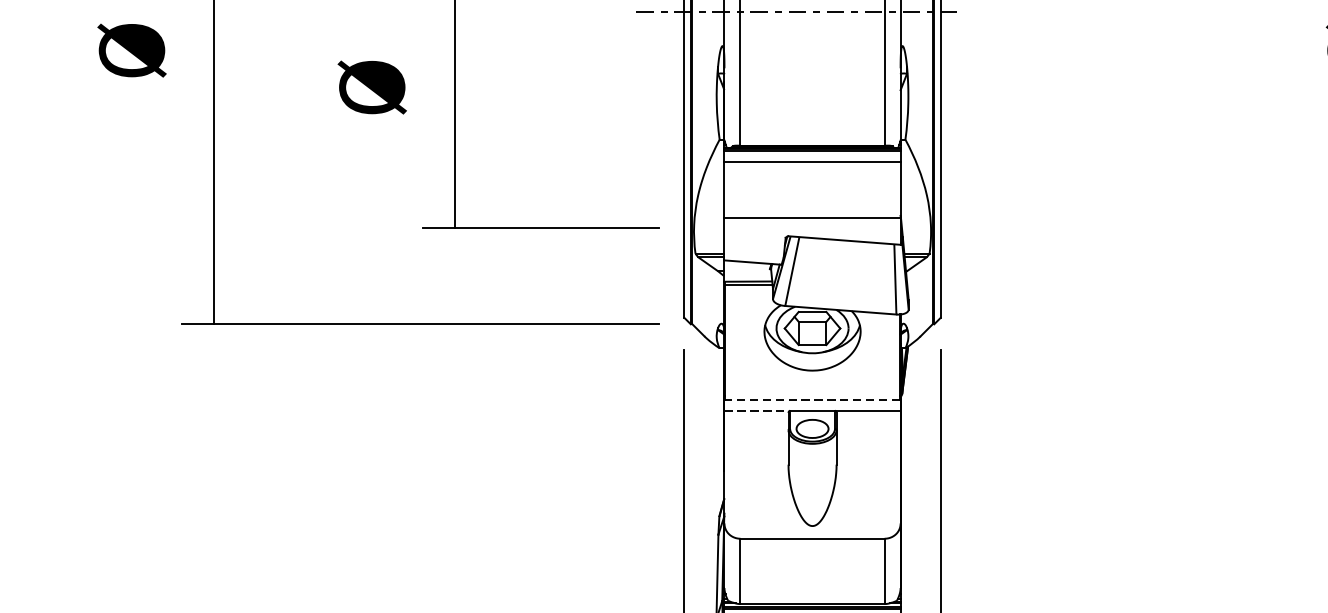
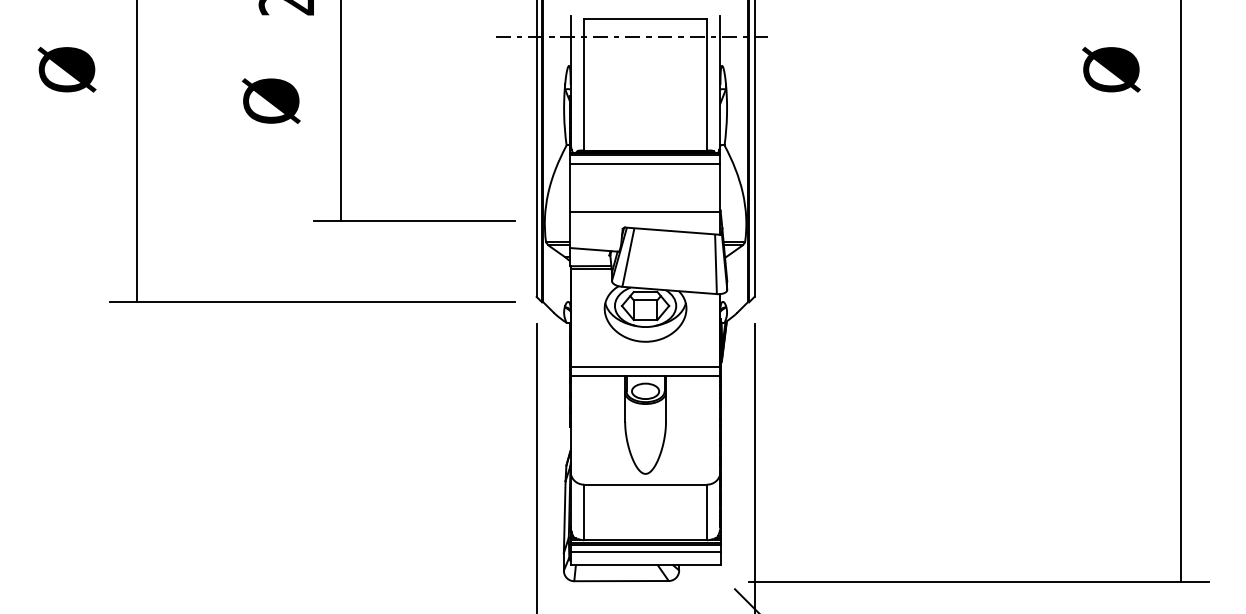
line: (812, 399) -> (645, 366), dashed -> solid
line: (757, 410) -> (598, 375), dashed -> solid

